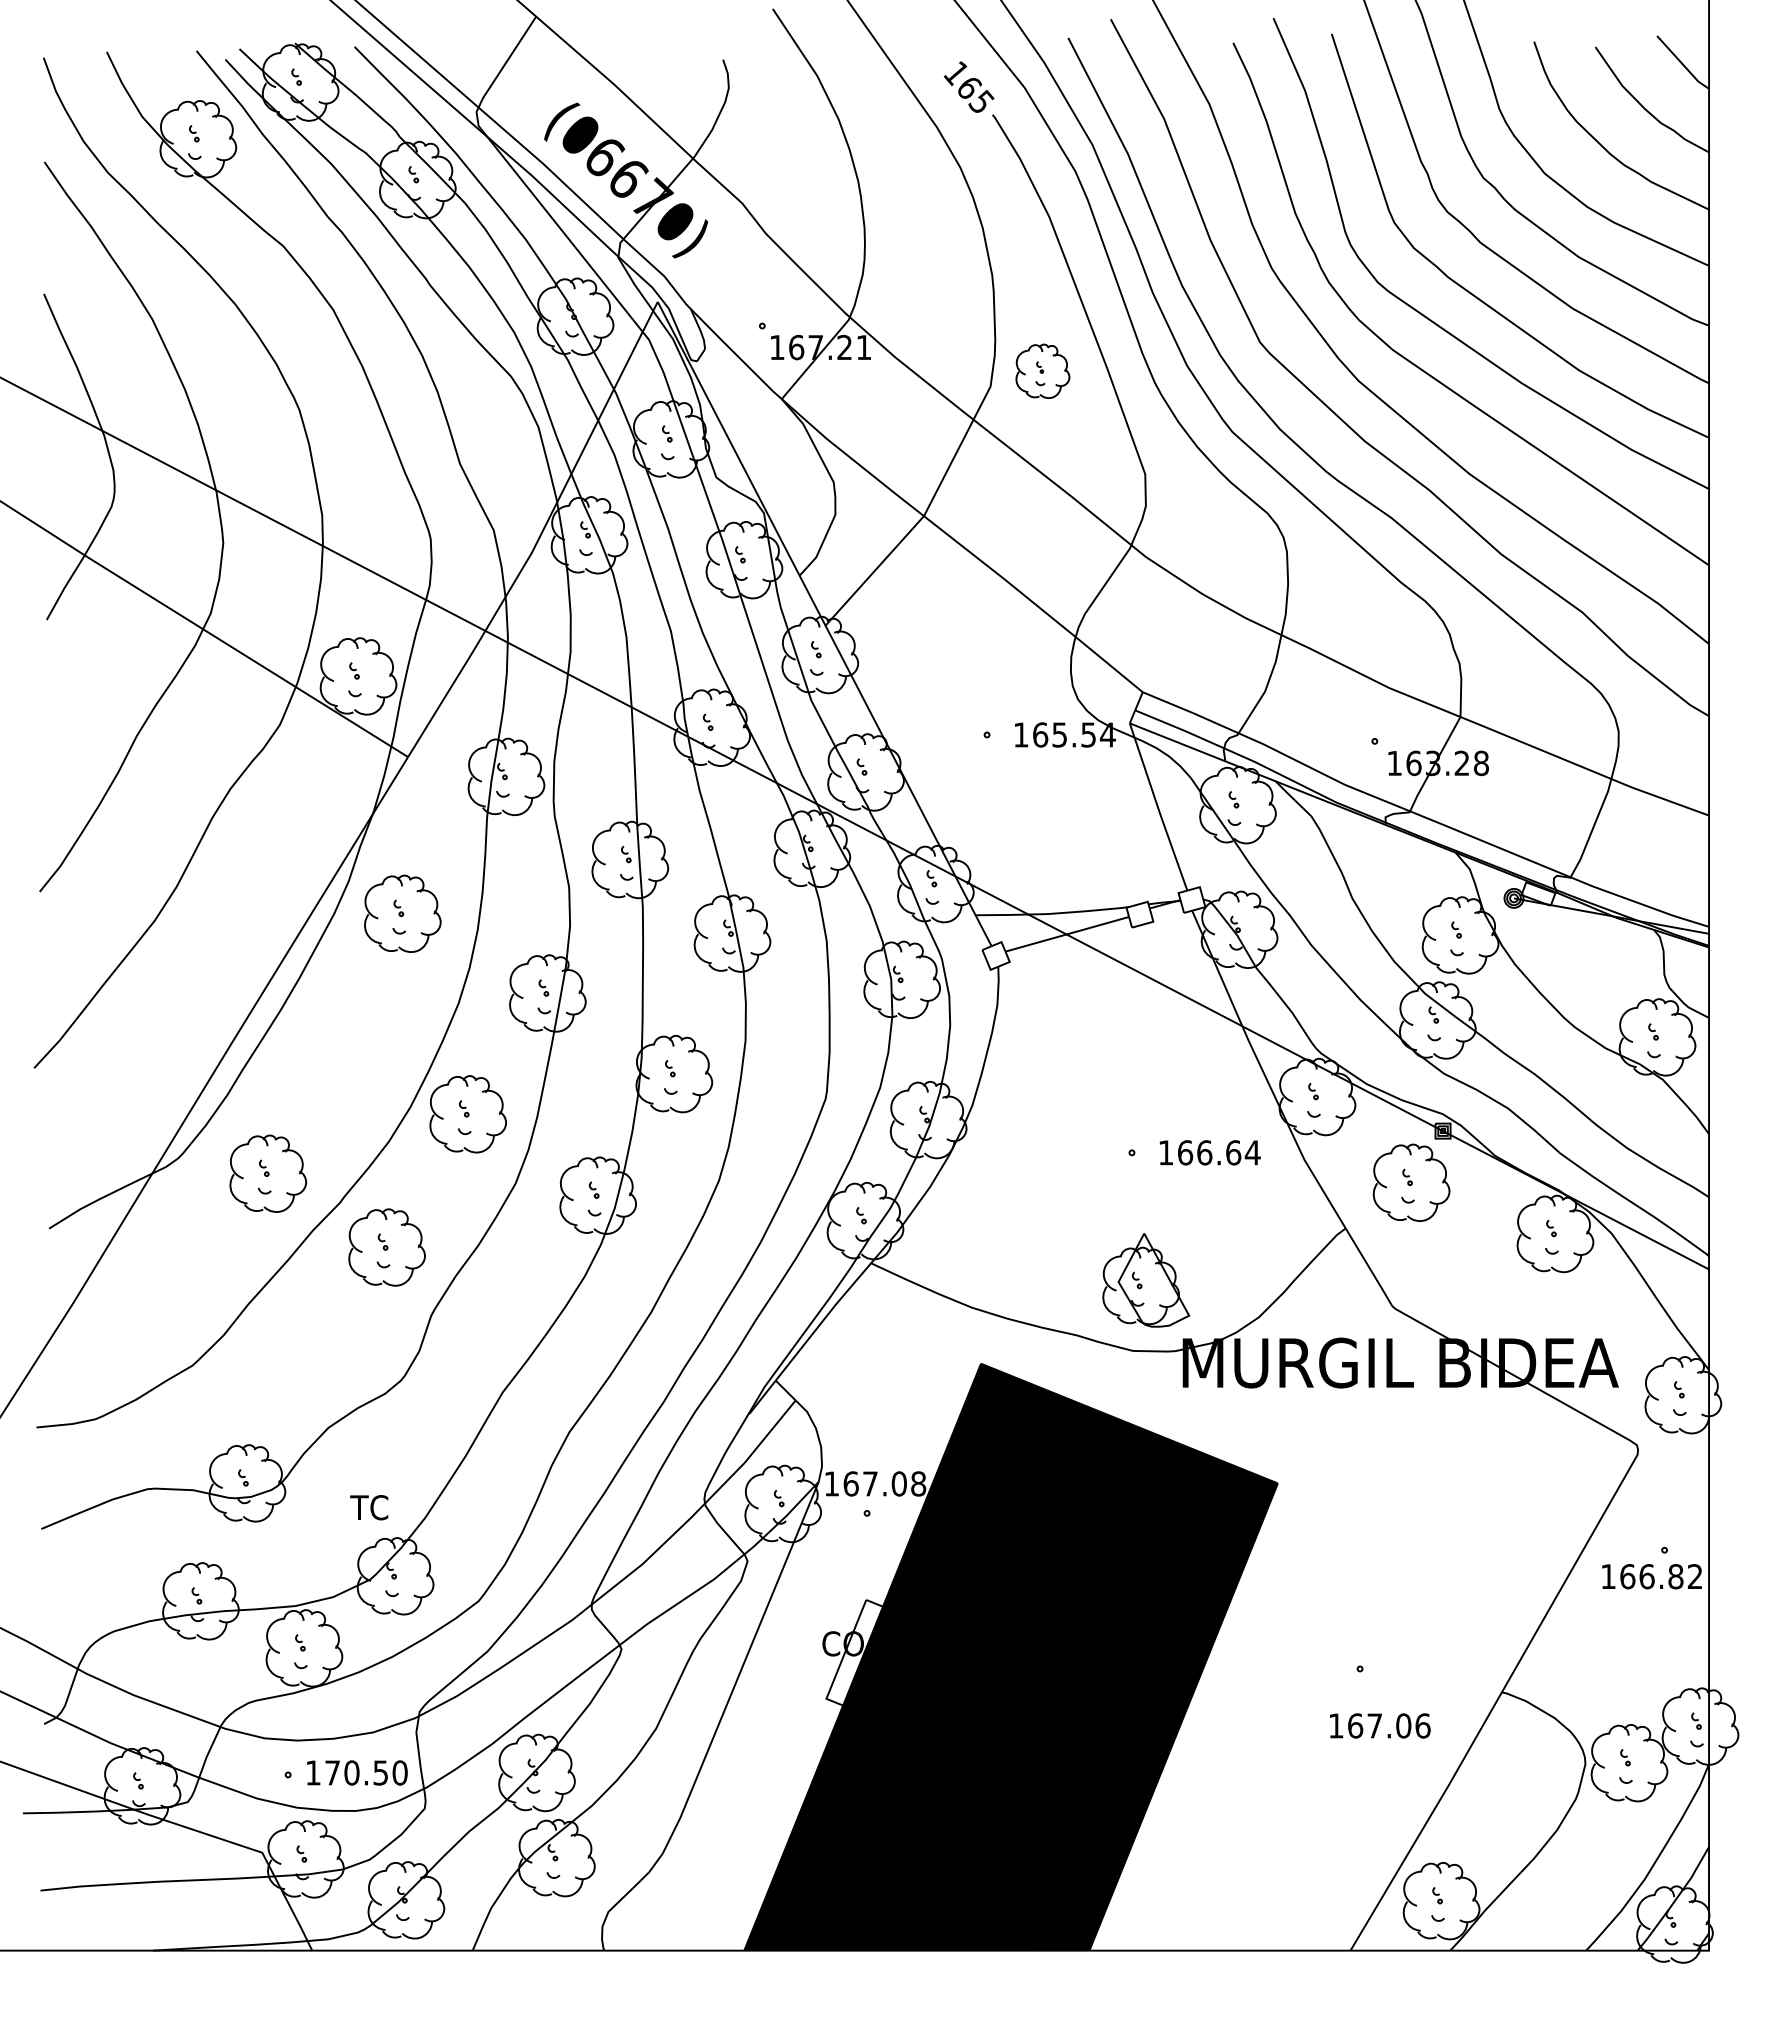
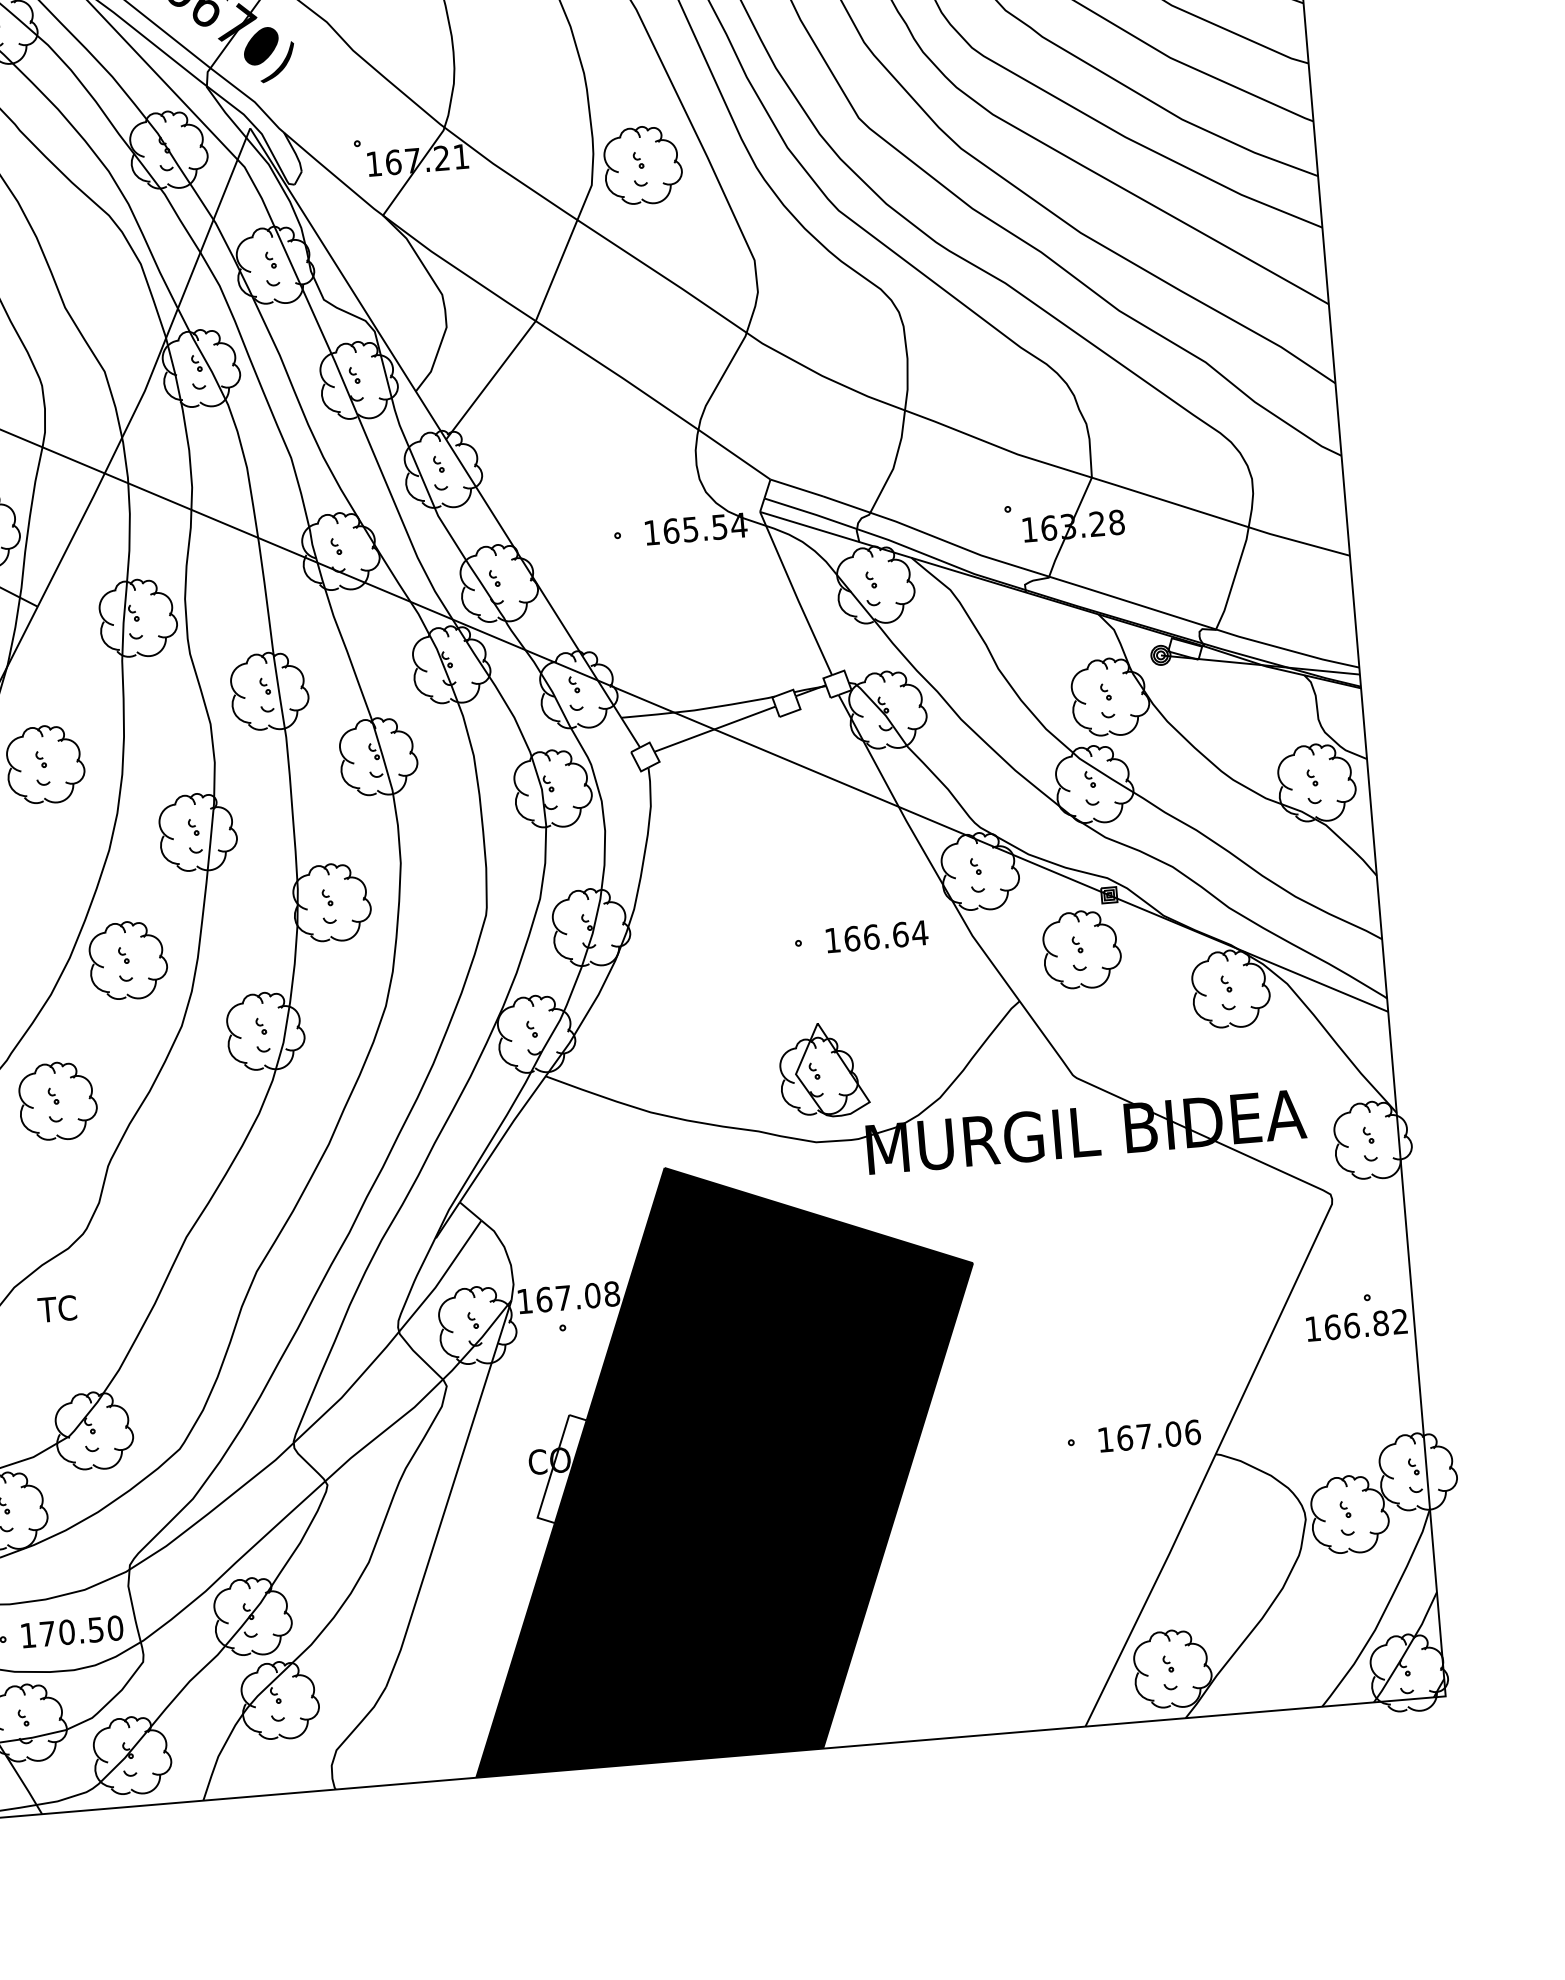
part: (1042, 371) -> (642, 165), size x1.43
text: (369, 1507) -> (57, 1308), moved
text: (1380, 1725) -> (1150, 1435), moved

